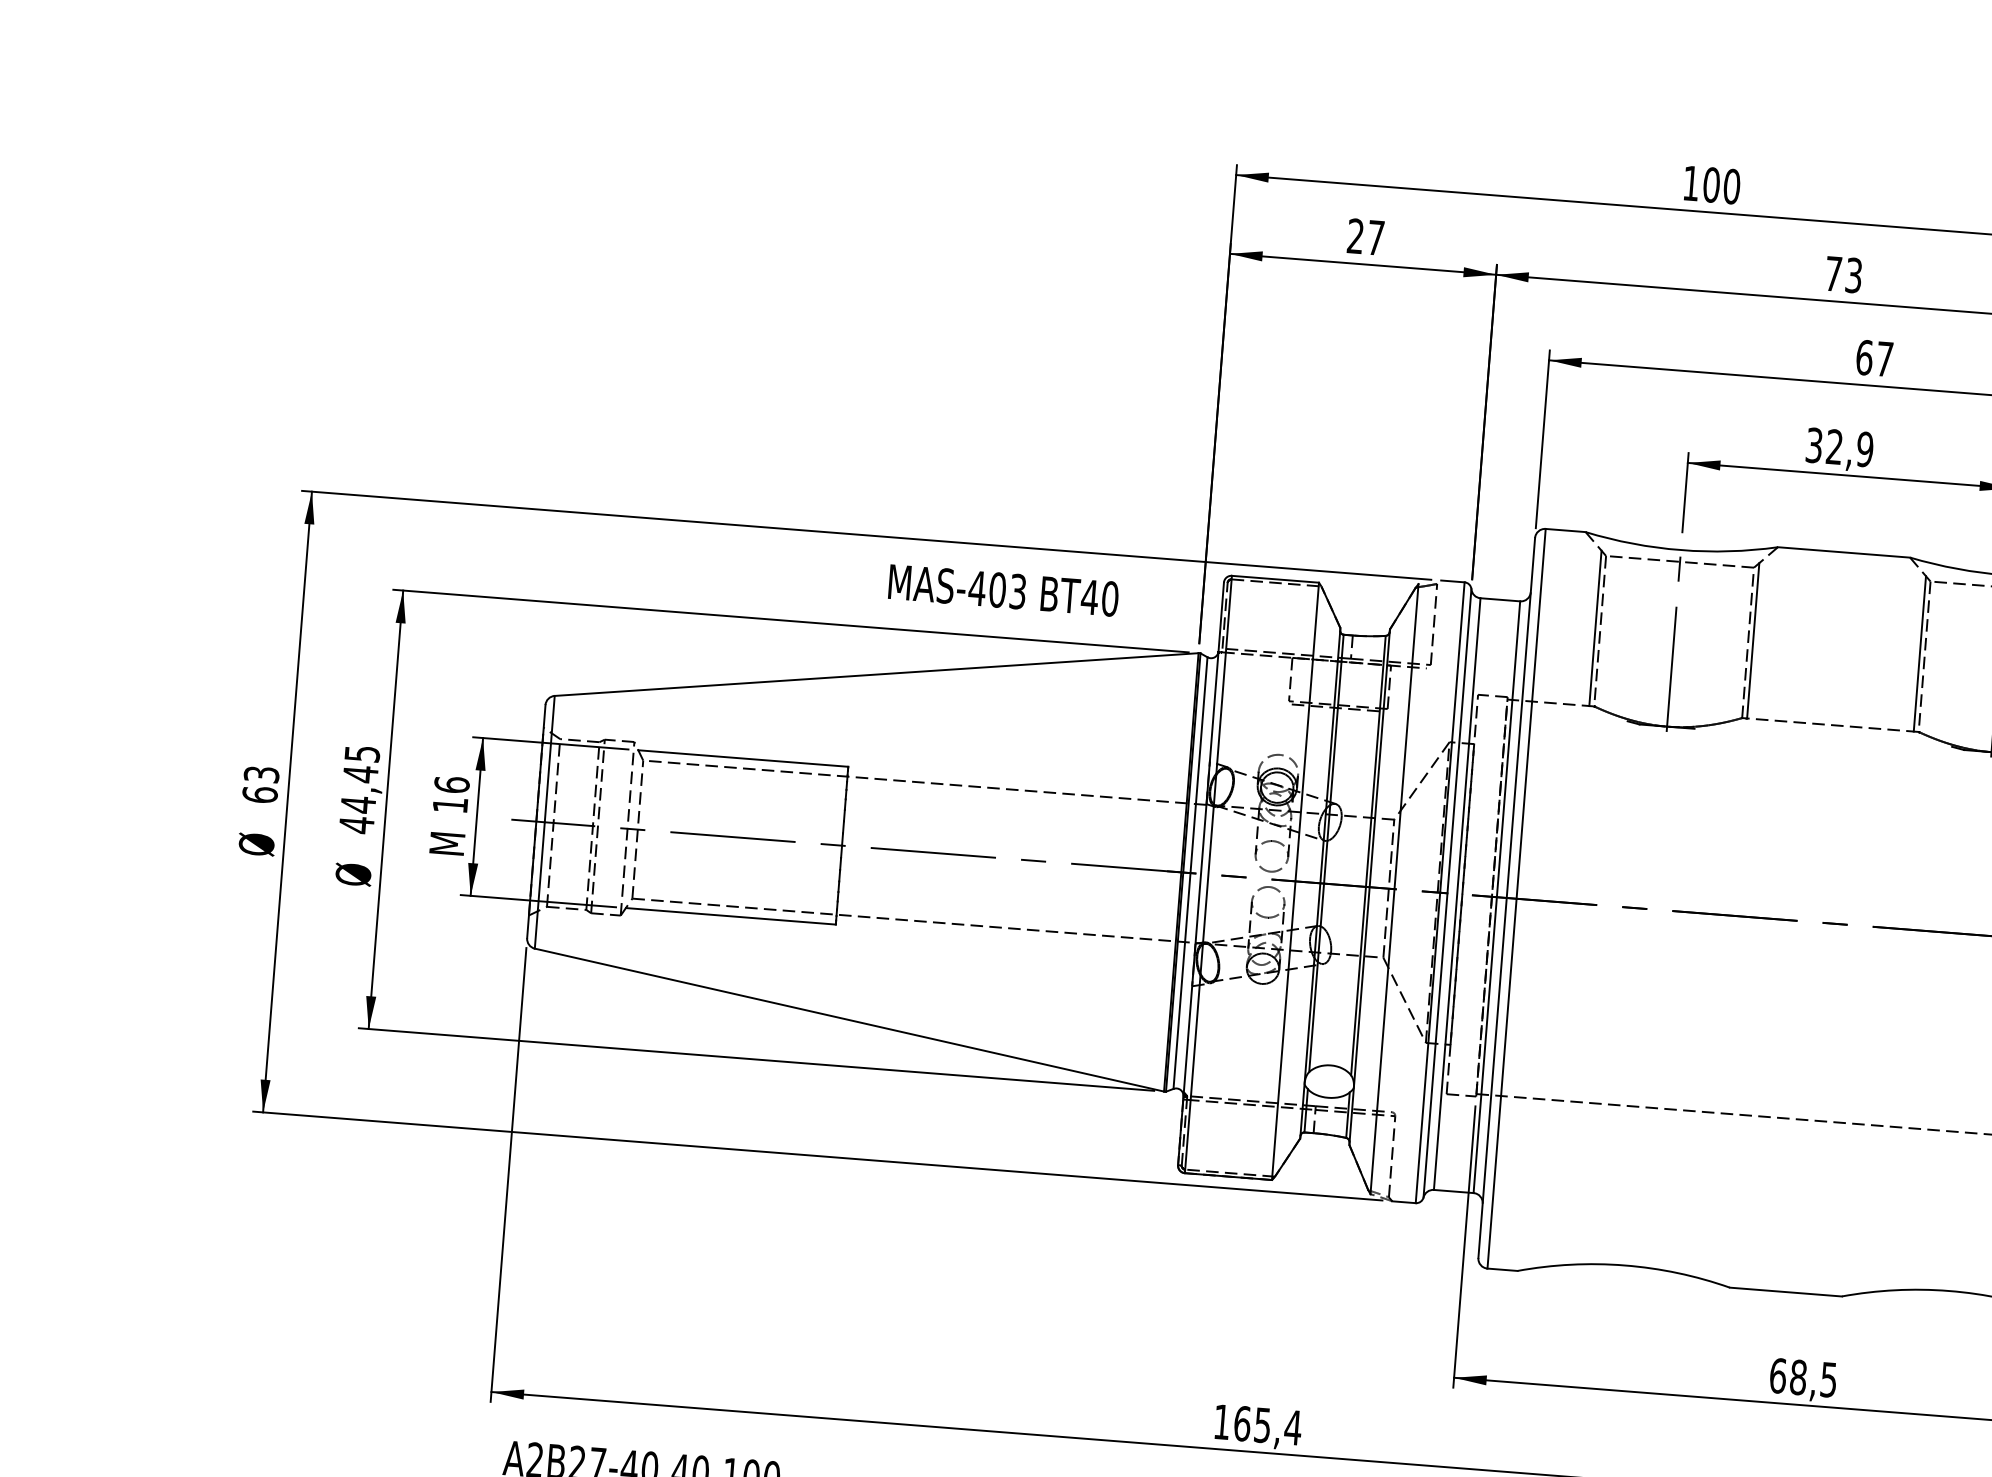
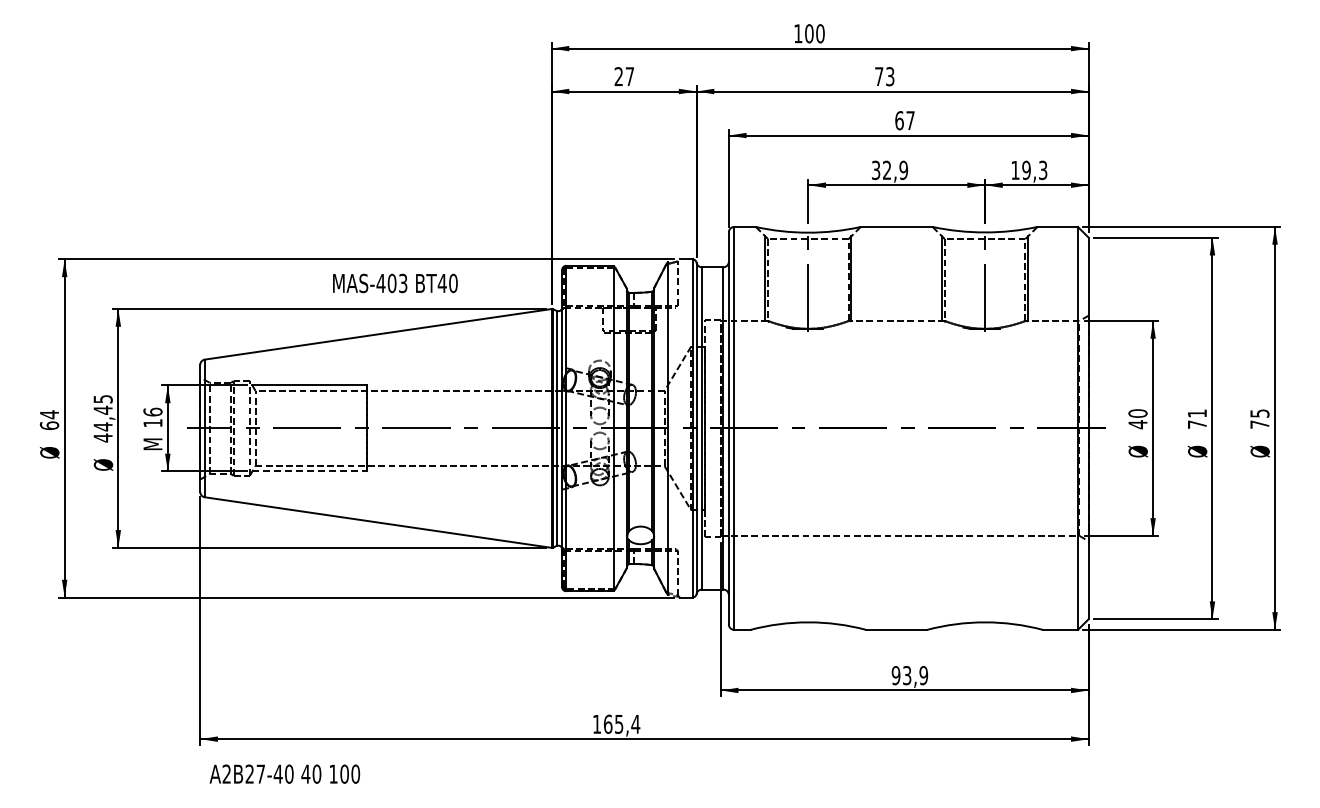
text: (1003, 590) -> (395, 283), moved
text: (261, 774) -> (49, 414), 63 -> 64
line: (732, 916) -> (310, 471), solid -> dashed
text: (1802, 1377) -> (909, 675), 68,5 -> 93,9

